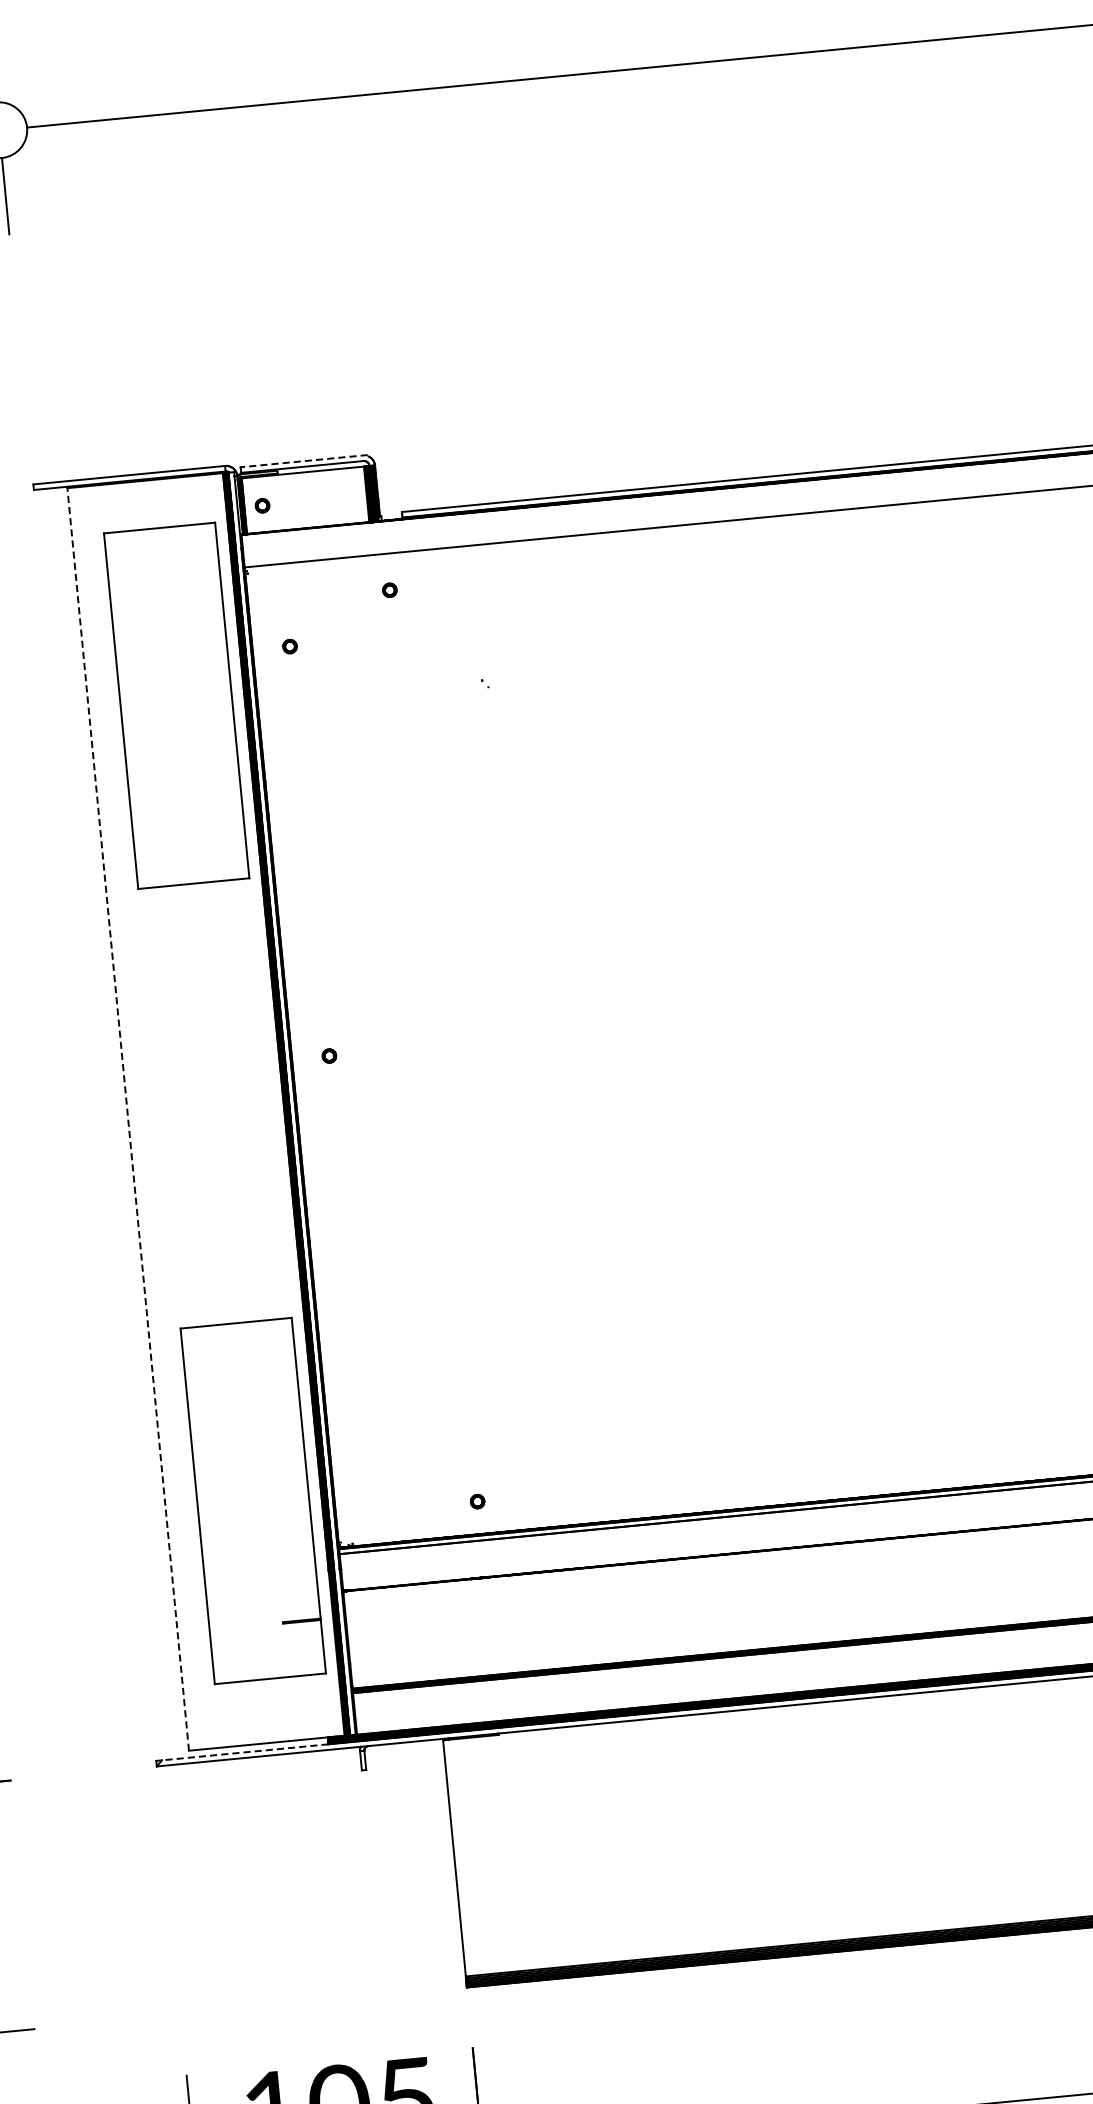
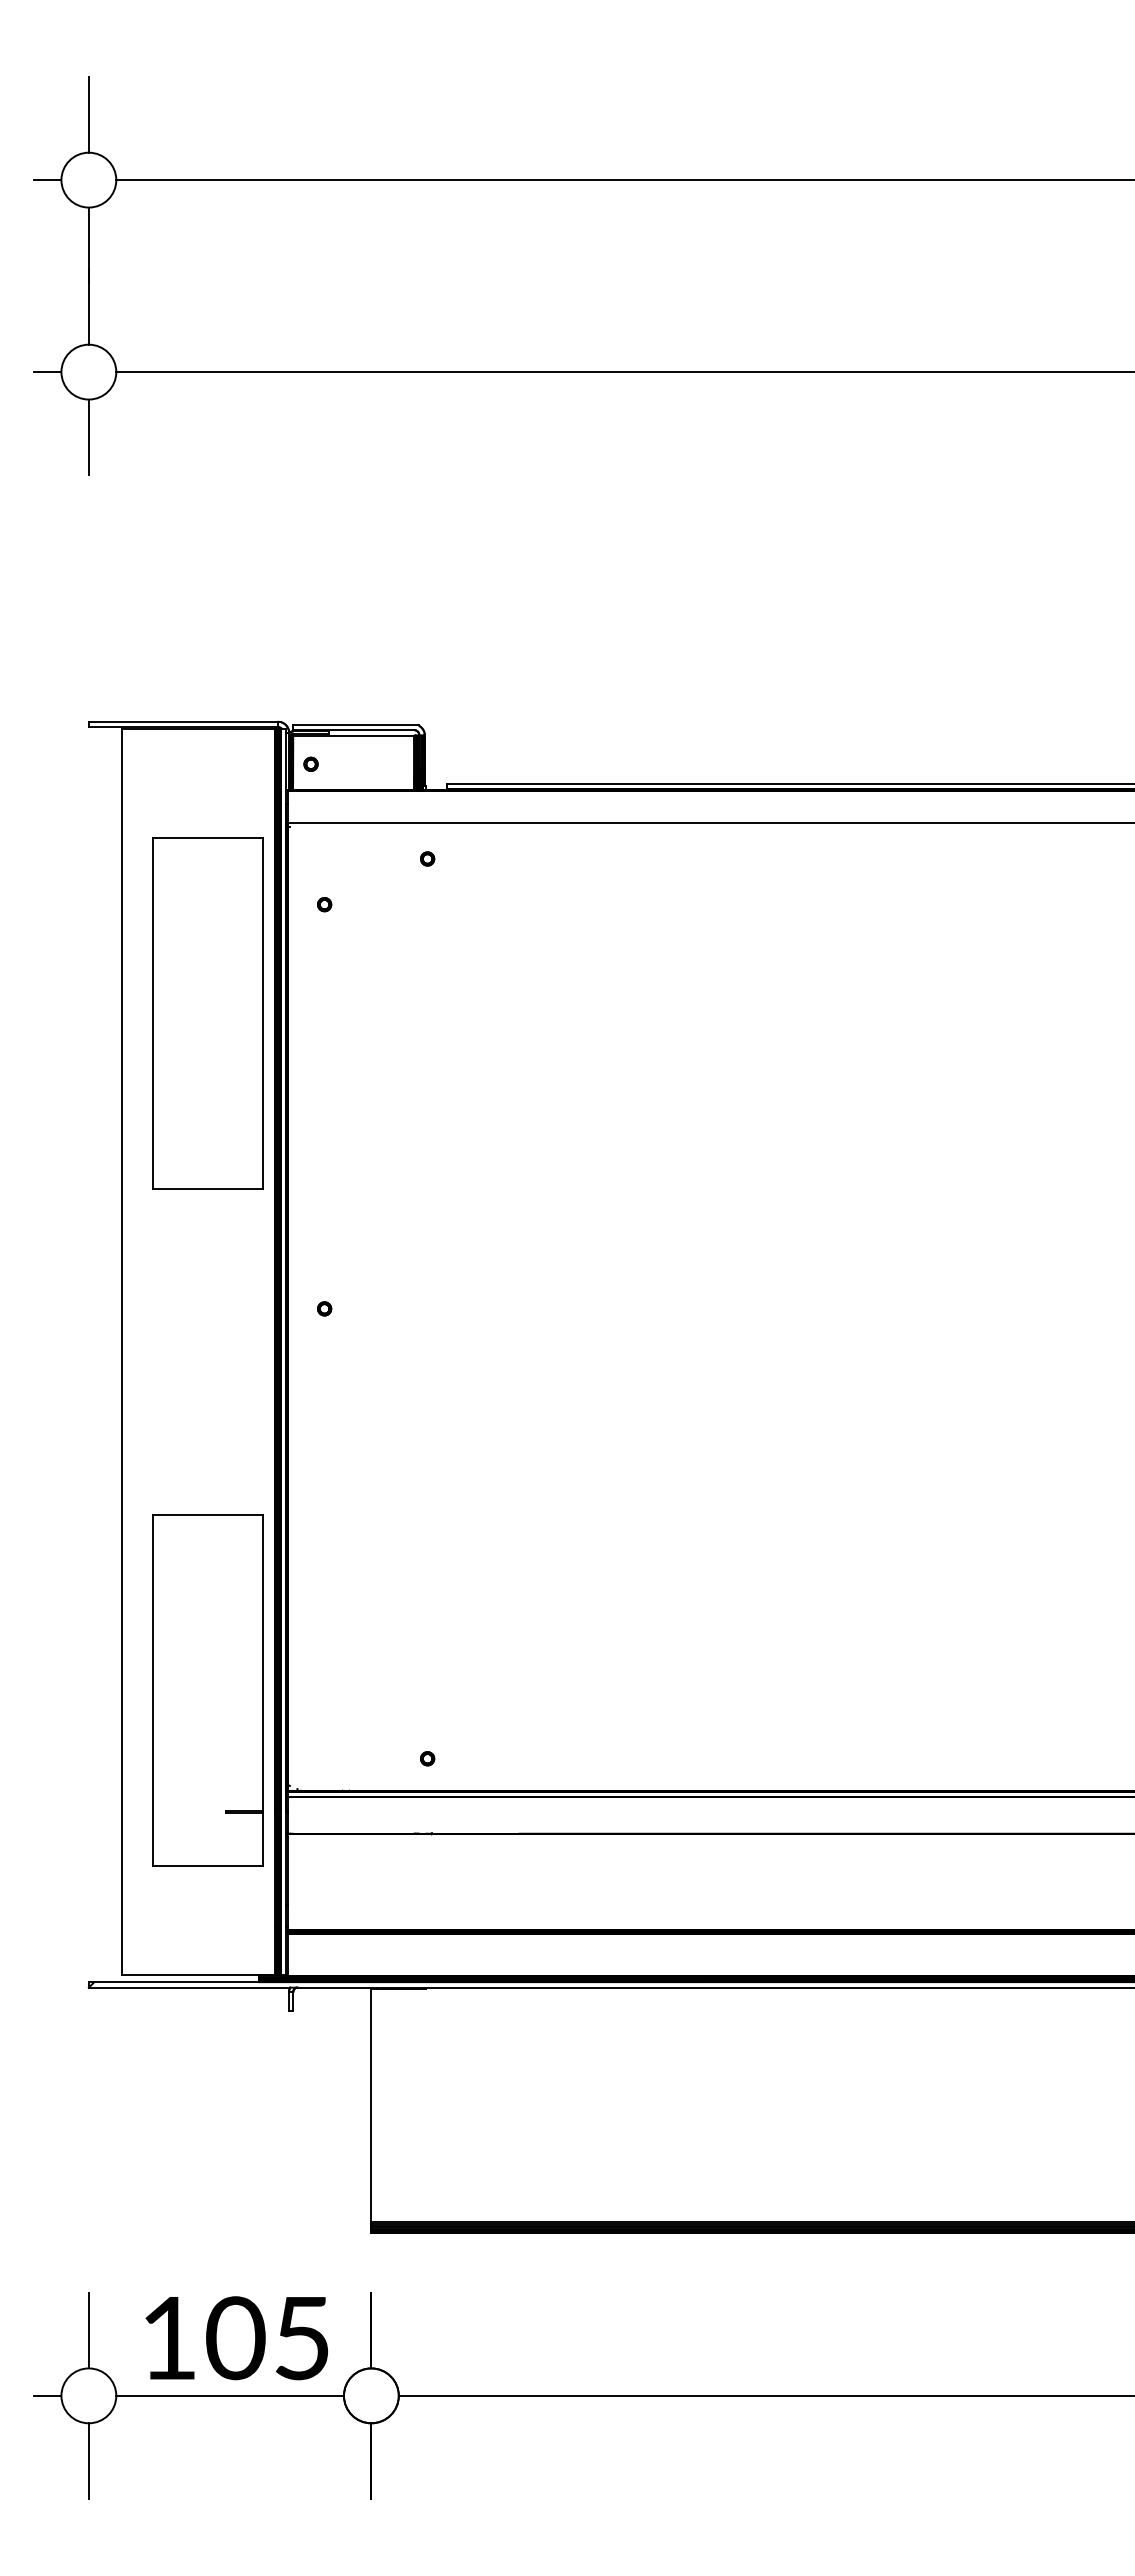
line: (303, 461) -> (355, 724), dashed -> solid
part: (175, 705) -> (207, 1013), moved
line: (127, 1118) -> (121, 1351), dashed -> solid
part: (252, 1501) -> (207, 1690), moved
line: (245, 1752) -> (176, 1982), dashed -> solid

